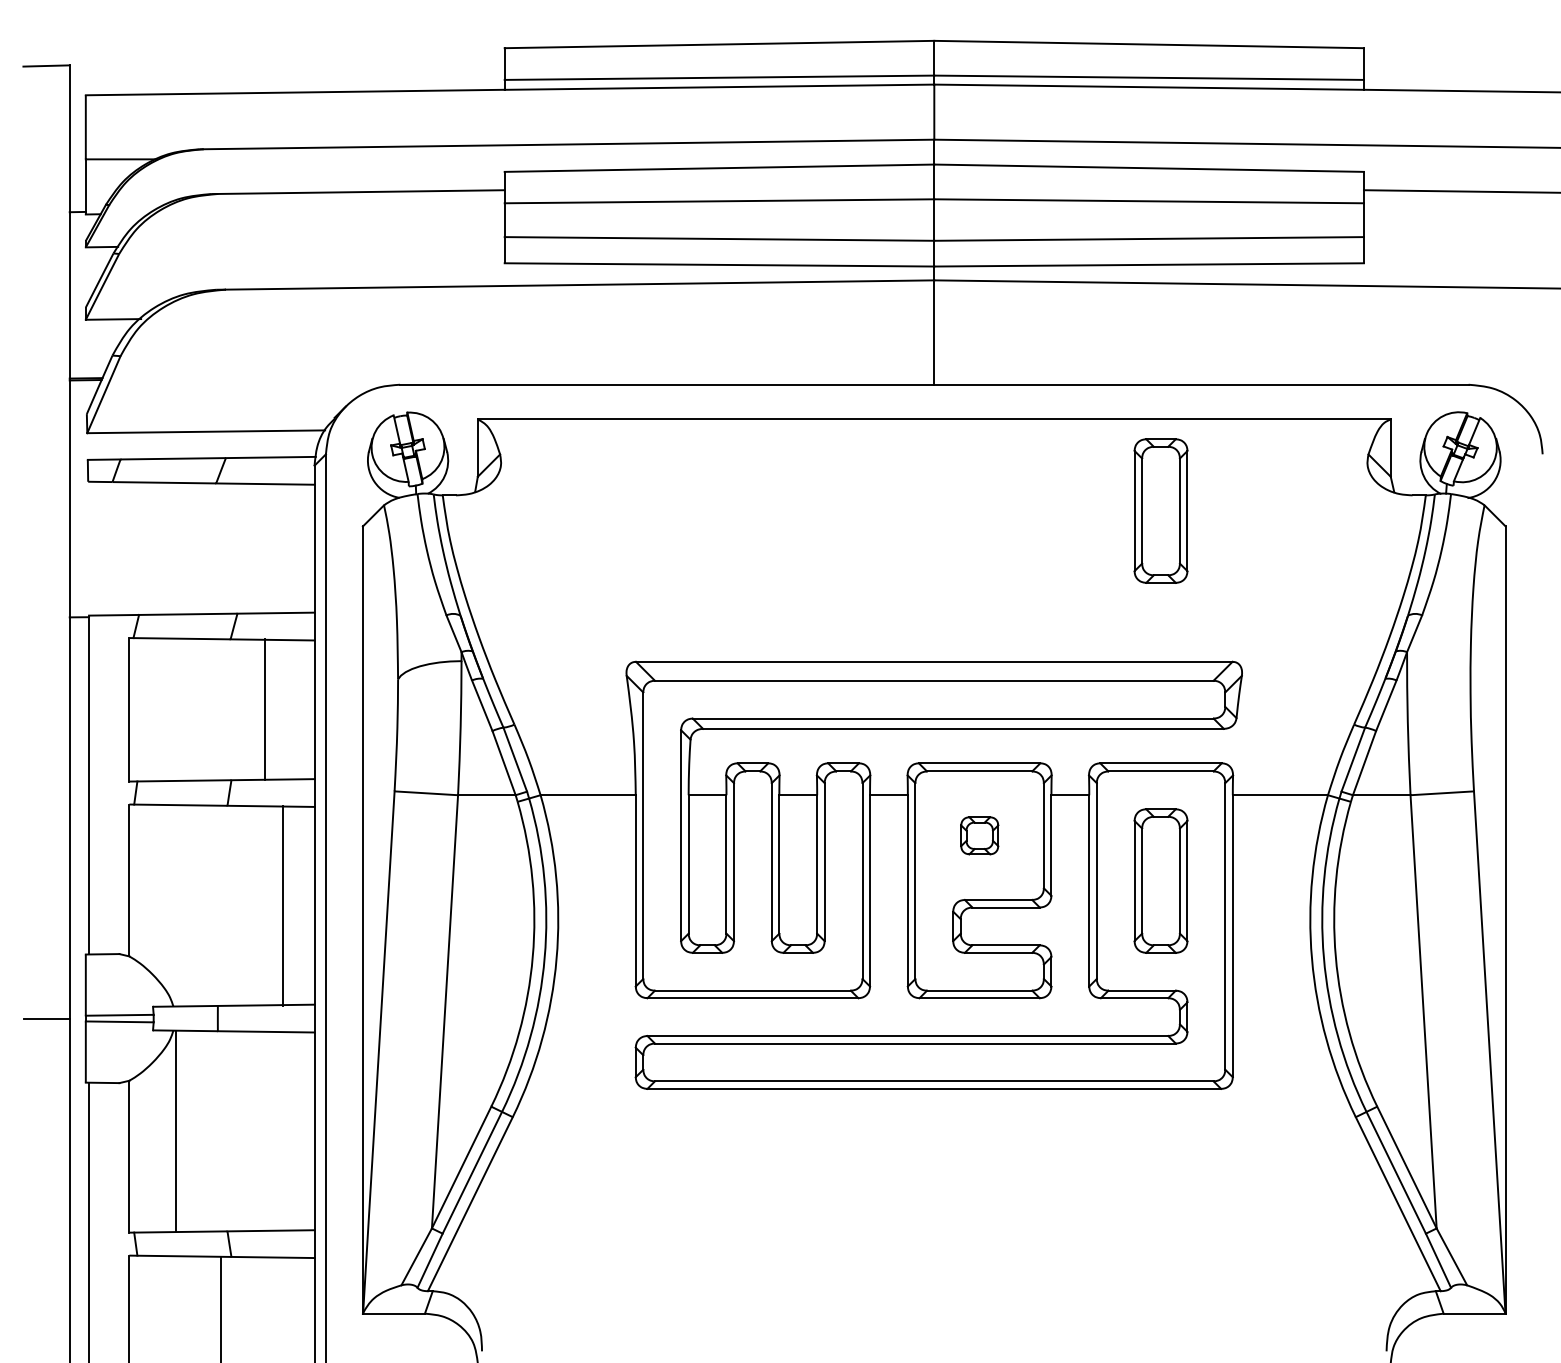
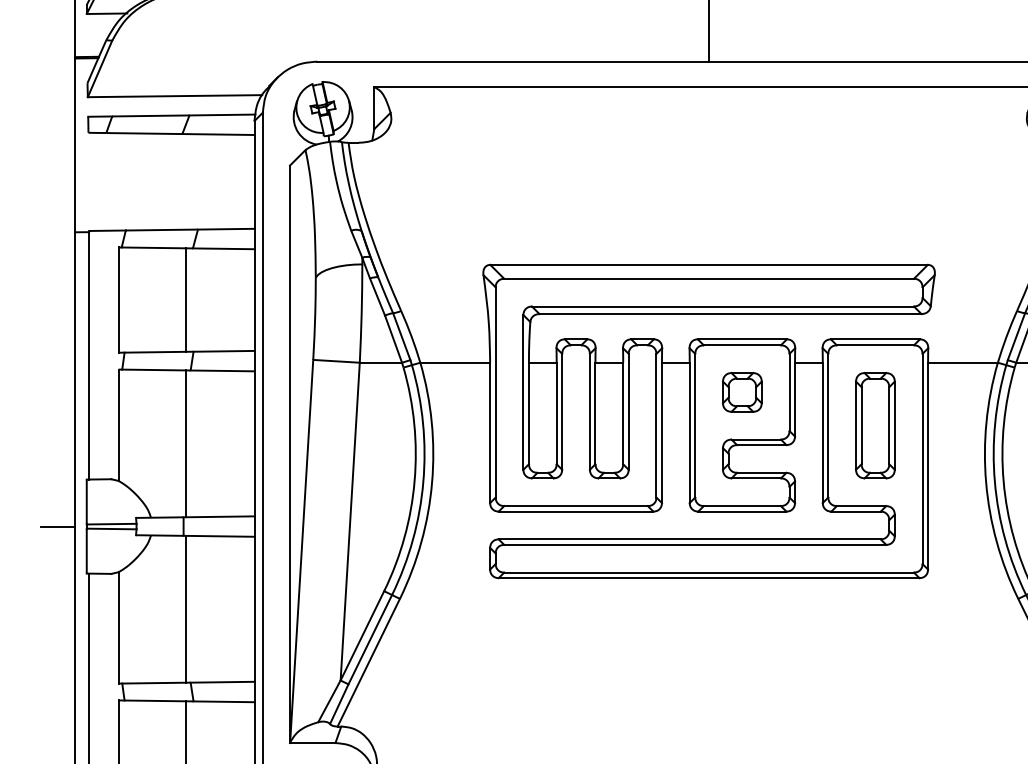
part: (1160, 510) -> (875, 153), removed
line: (265, 709) -> (186, 299), moved
part: (979, 835) -> (742, 392), size x1.43
line: (283, 905) -> (186, 443), moved
line: (176, 1131) -> (186, 609), moved

